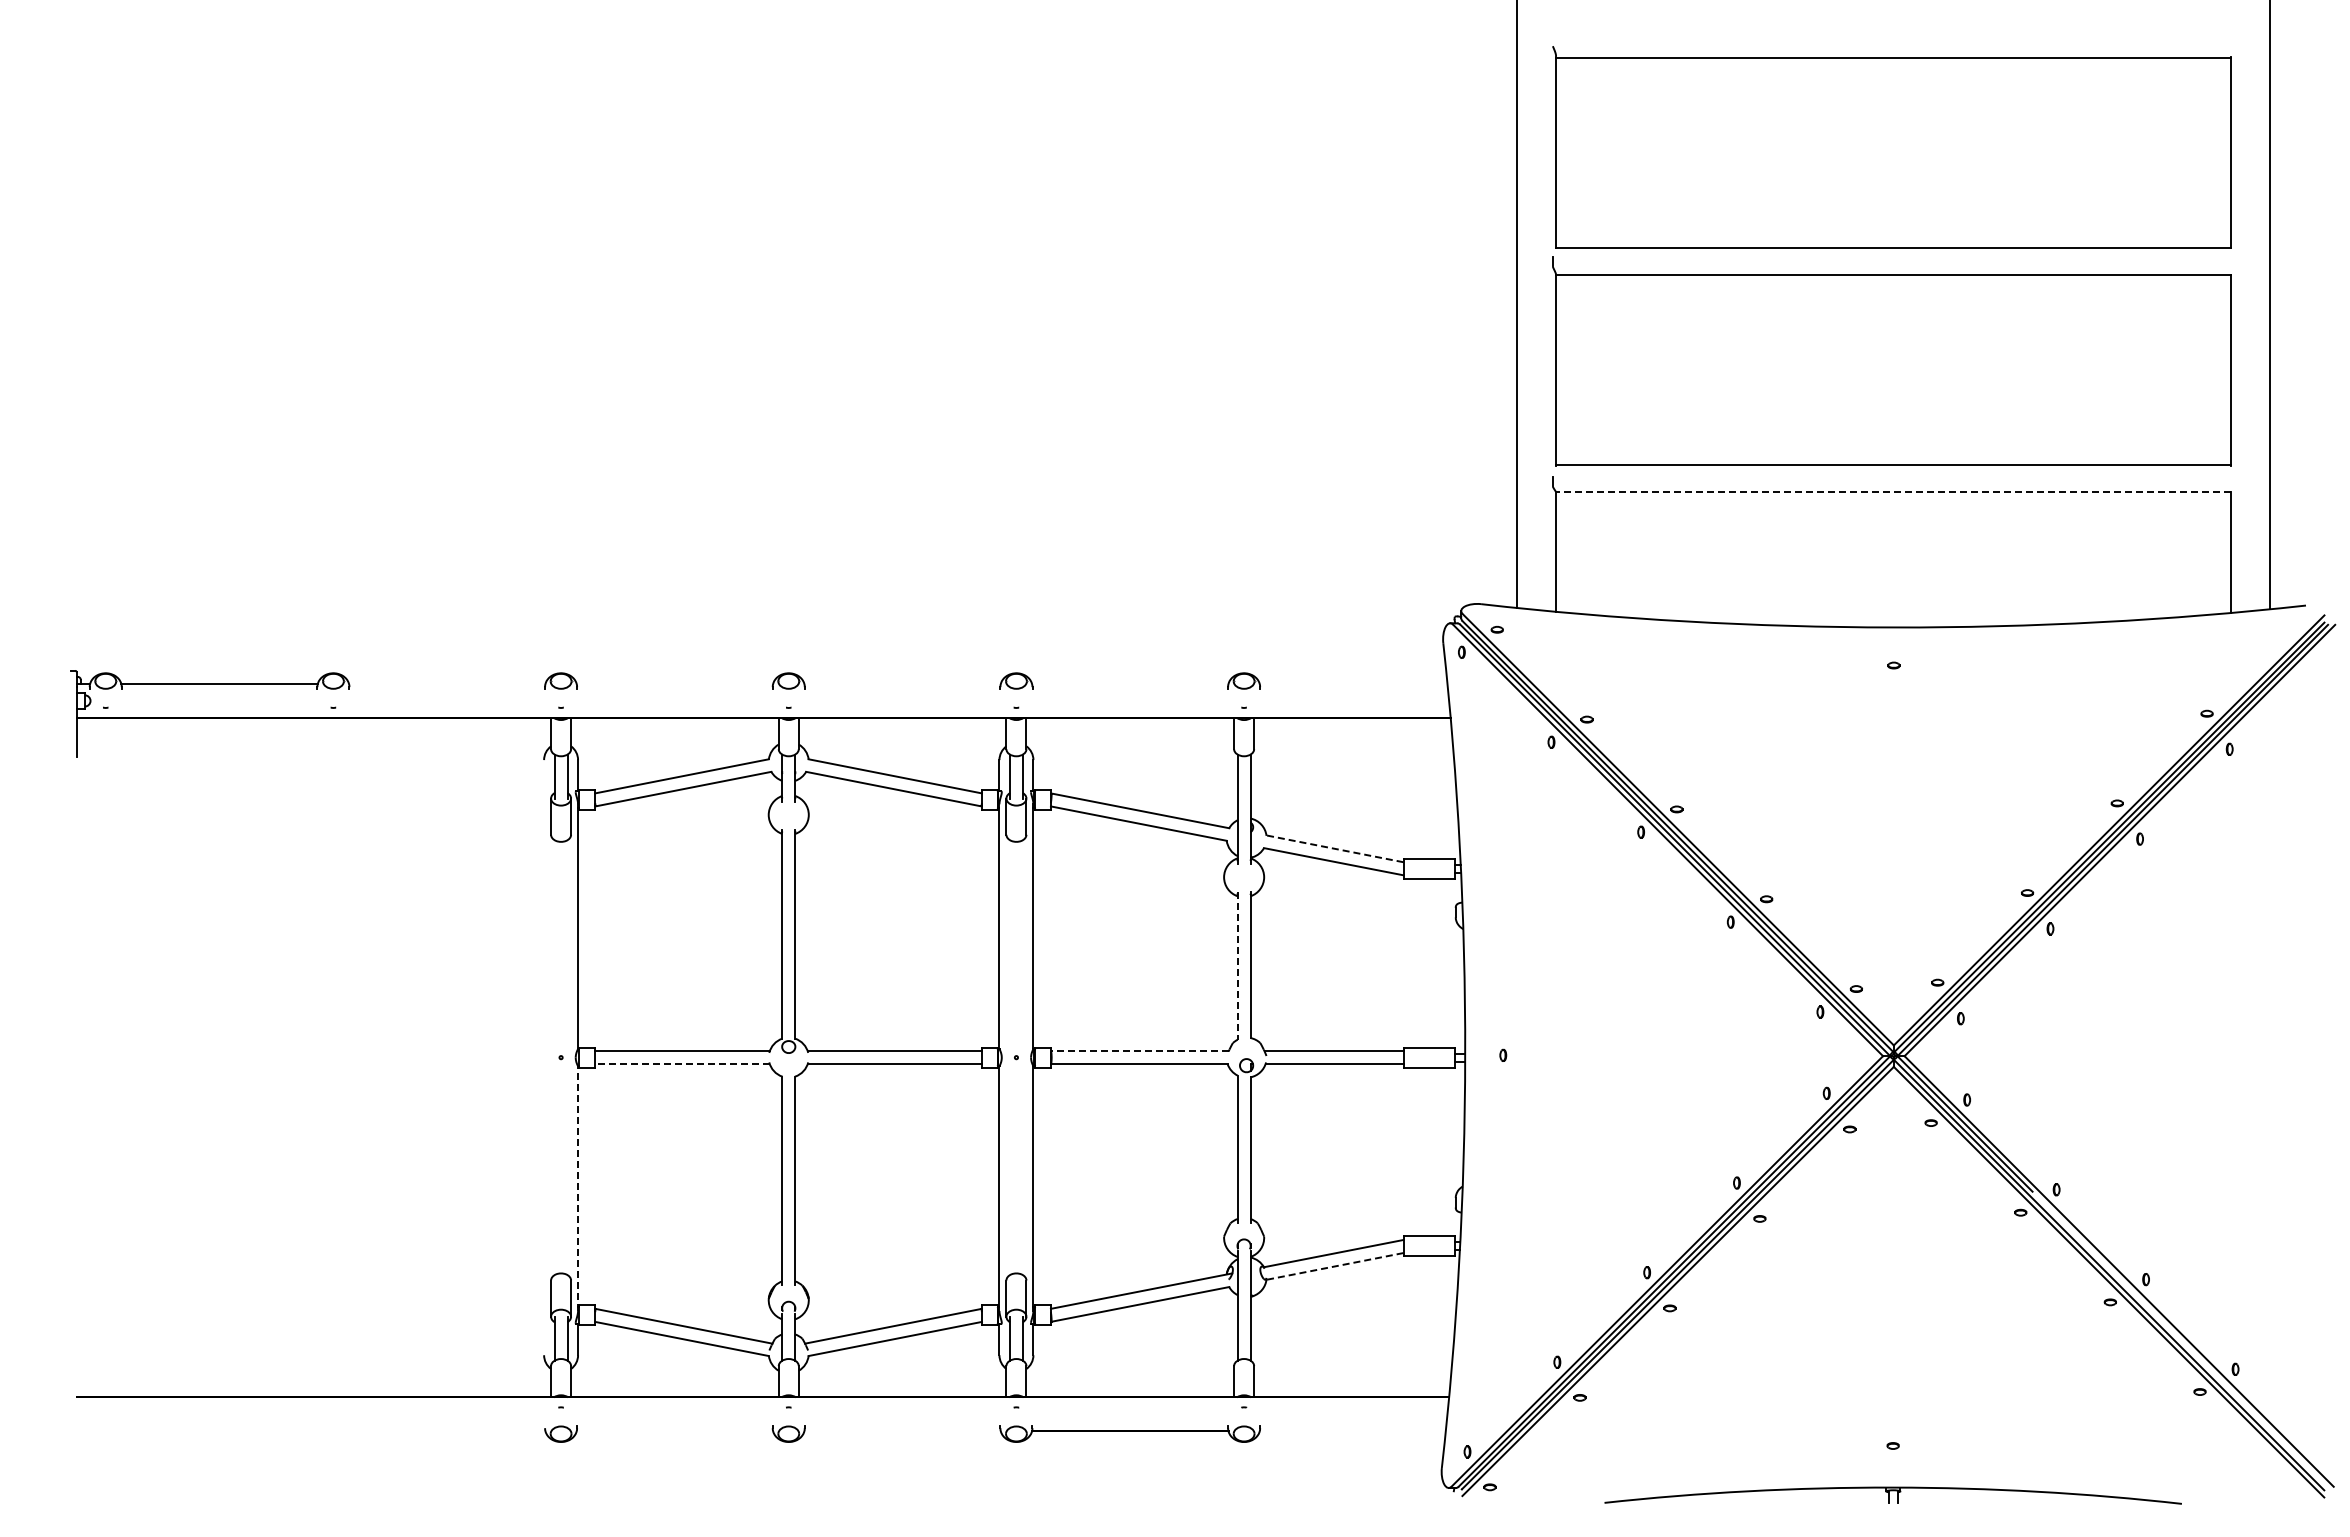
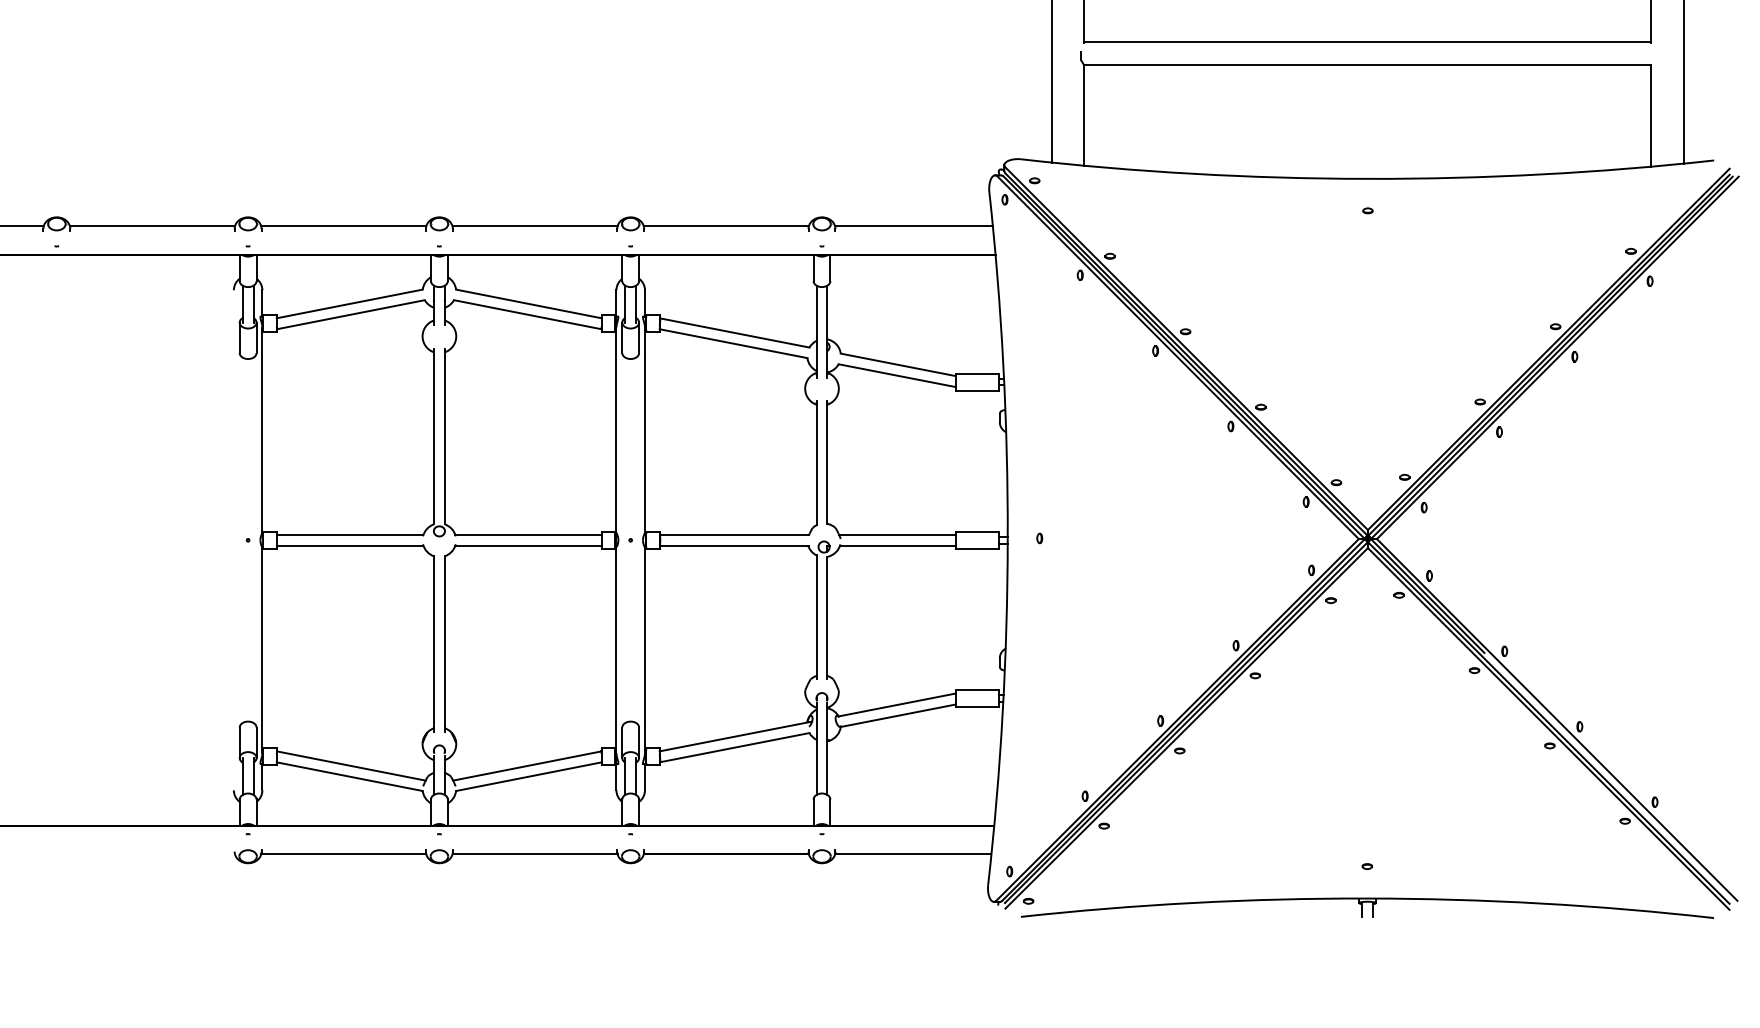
line: (1892, 491) -> (1366, 64), dashed -> solid
line: (446, 683) -> (151, 225), added
line: (674, 683) -> (343, 225), added
line: (902, 683) -> (534, 225), added
line: (1130, 683) -> (726, 225), added
line: (1353, 683) -> (913, 225), added
line: (1335, 848) -> (898, 364), dashed -> solid
line: (1237, 966) -> (816, 463), dashed -> solid
line: (1139, 1051) -> (734, 535), dashed -> solid
line: (681, 1064) -> (349, 546), dashed -> solid
line: (578, 1188) -> (262, 650), dashed -> solid
line: (1335, 1266) -> (898, 715), dashed -> solid
line: (674, 1431) -> (343, 854), added
line: (902, 1431) -> (534, 854), added
line: (1352, 1431) -> (913, 854), added
part: (1892, 1495) -> (1366, 908), size x1.43

